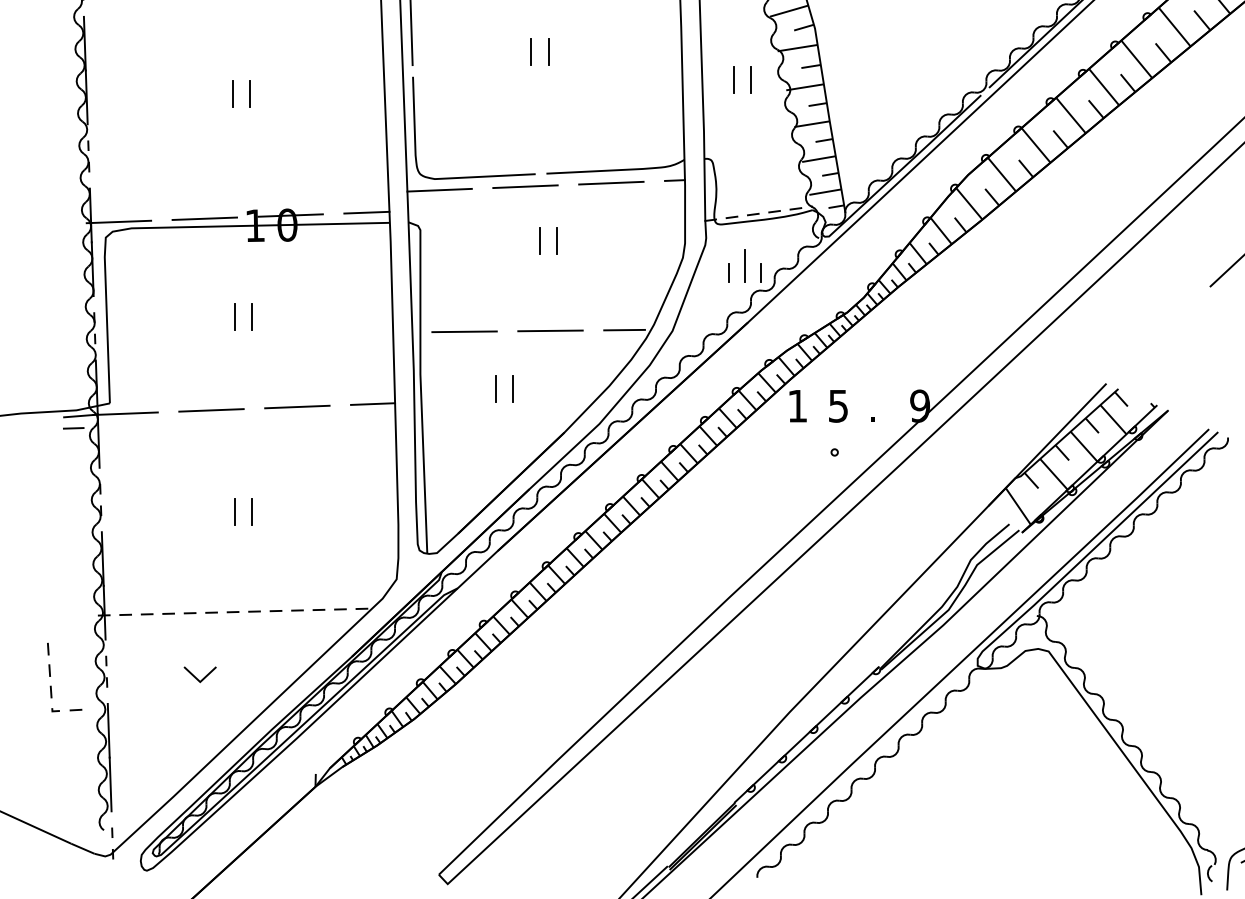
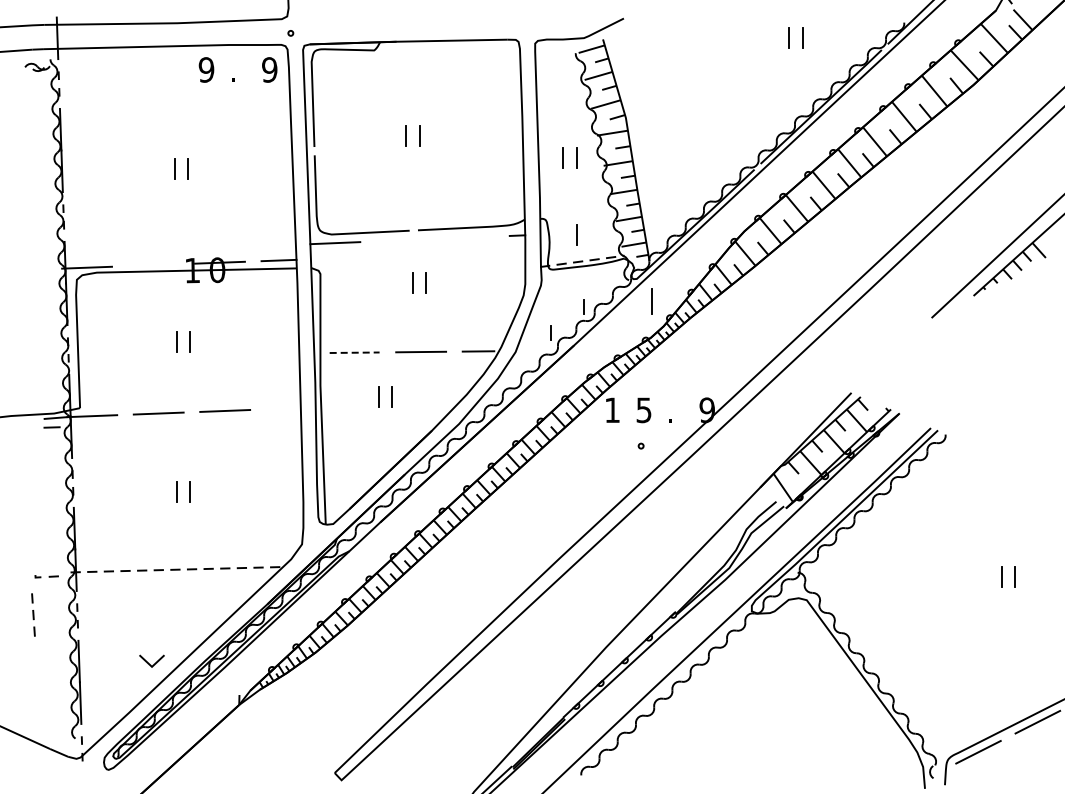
line: (751, 179) -> (576, 234), added
line: (611, 182) -> (468, 237), removed
line: (525, 186) -> (401, 240), removed
line: (204, 219) -> (153, 265), removed
line: (744, 265) -> (651, 301), moved
line: (727, 272) -> (550, 332), moved
line: (464, 331) -> (354, 352), solid -> dashed
line: (372, 403) -> (283, 408), removed
line: (195, 676) -> (148, 662), moved
part: (66, 709) -> (46, 576), moved

